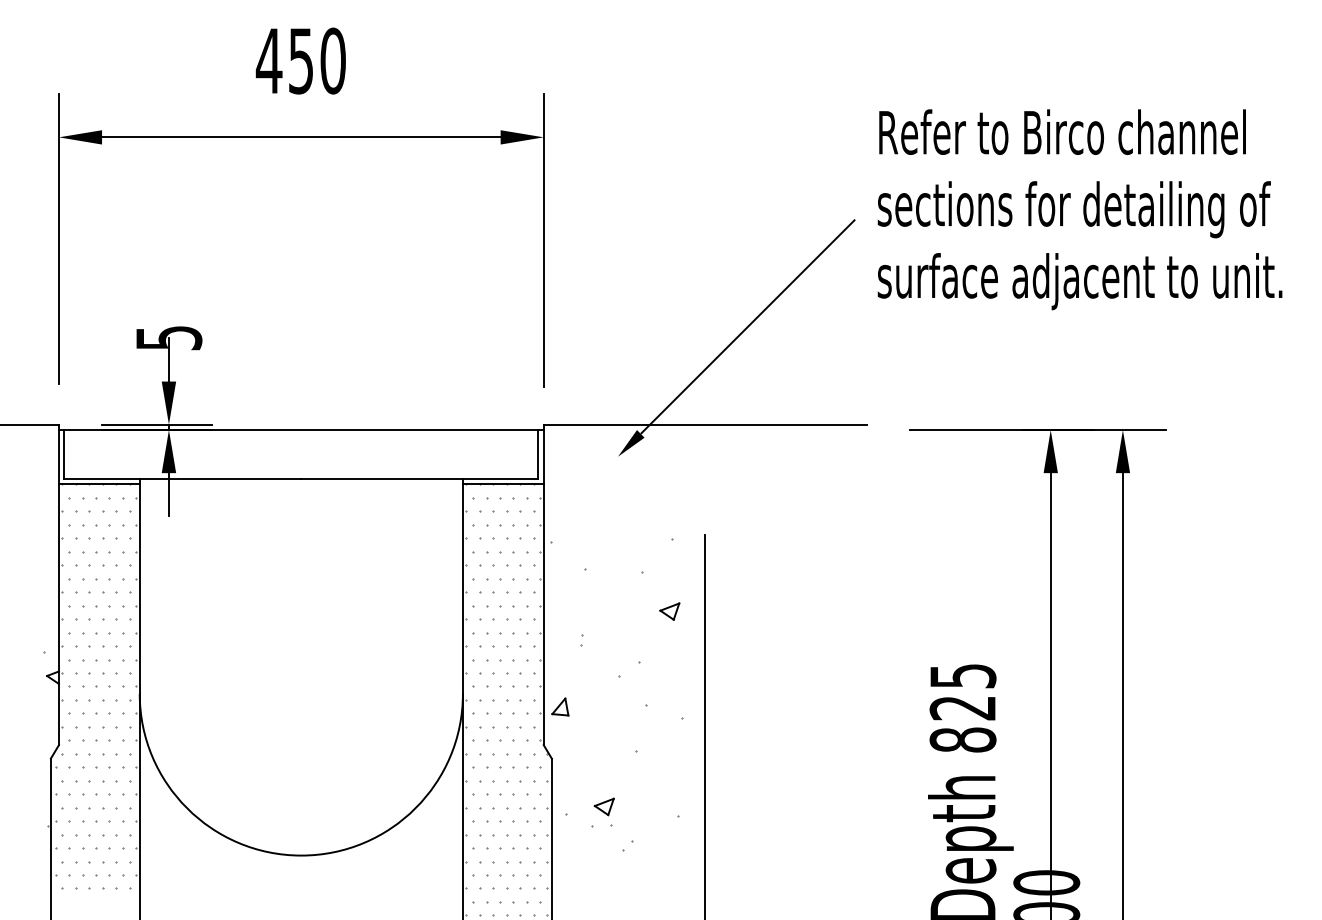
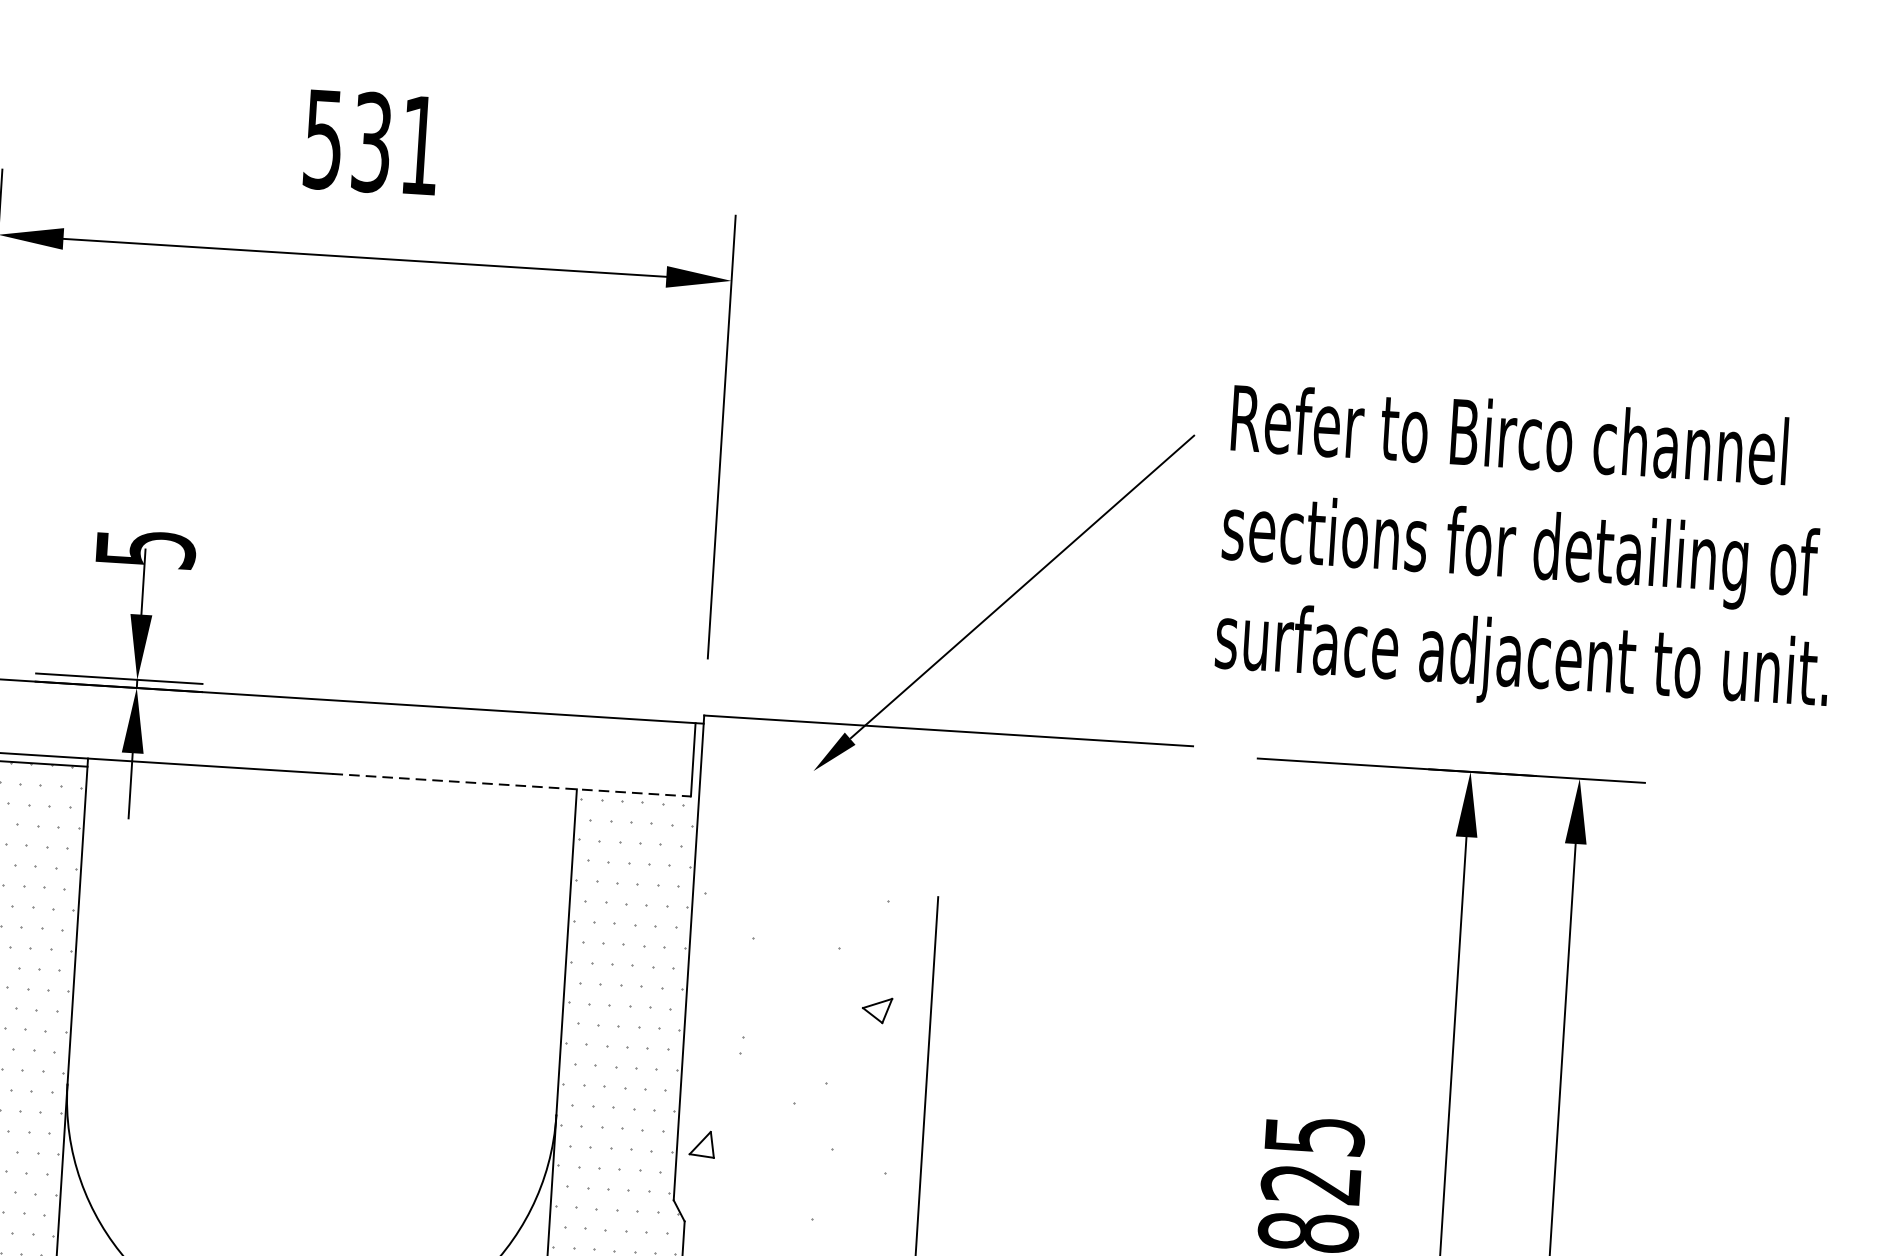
text: (300, 60) -> (370, 141), 450 -> 531
text: (1079, 209) -> (1528, 552), moved
line: (419, 478) -> (511, 785), solid -> dashed
line: (502, 483) -> (636, 800), removed

